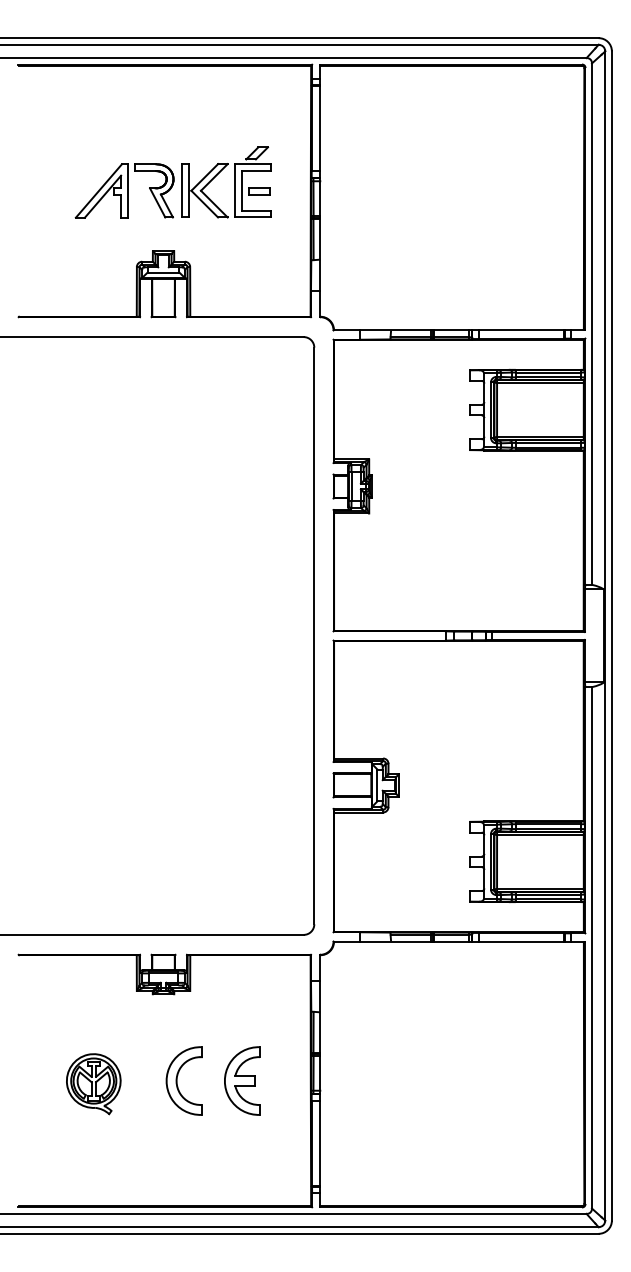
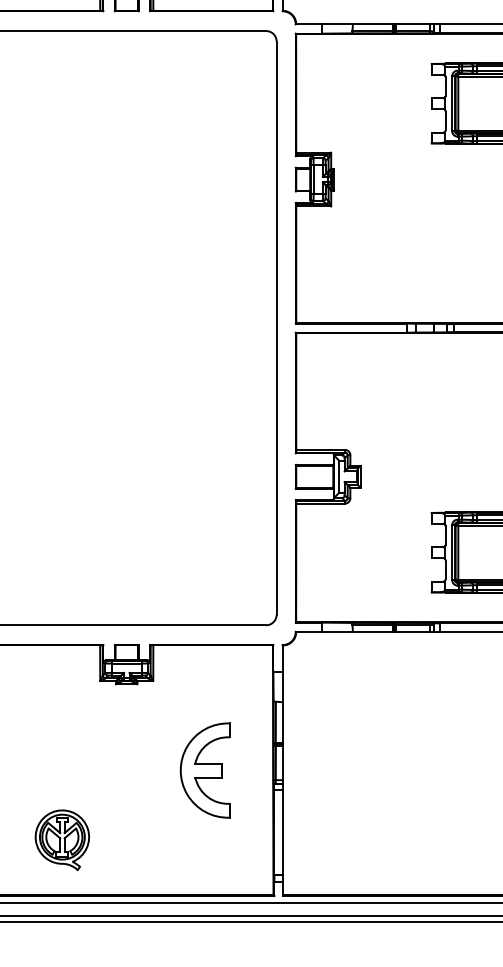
part: (183, 1080) -> (146, 770), removed
part: (242, 1080) -> (205, 770), size x1.4
part: (93, 1084) -> (62, 840), moved

